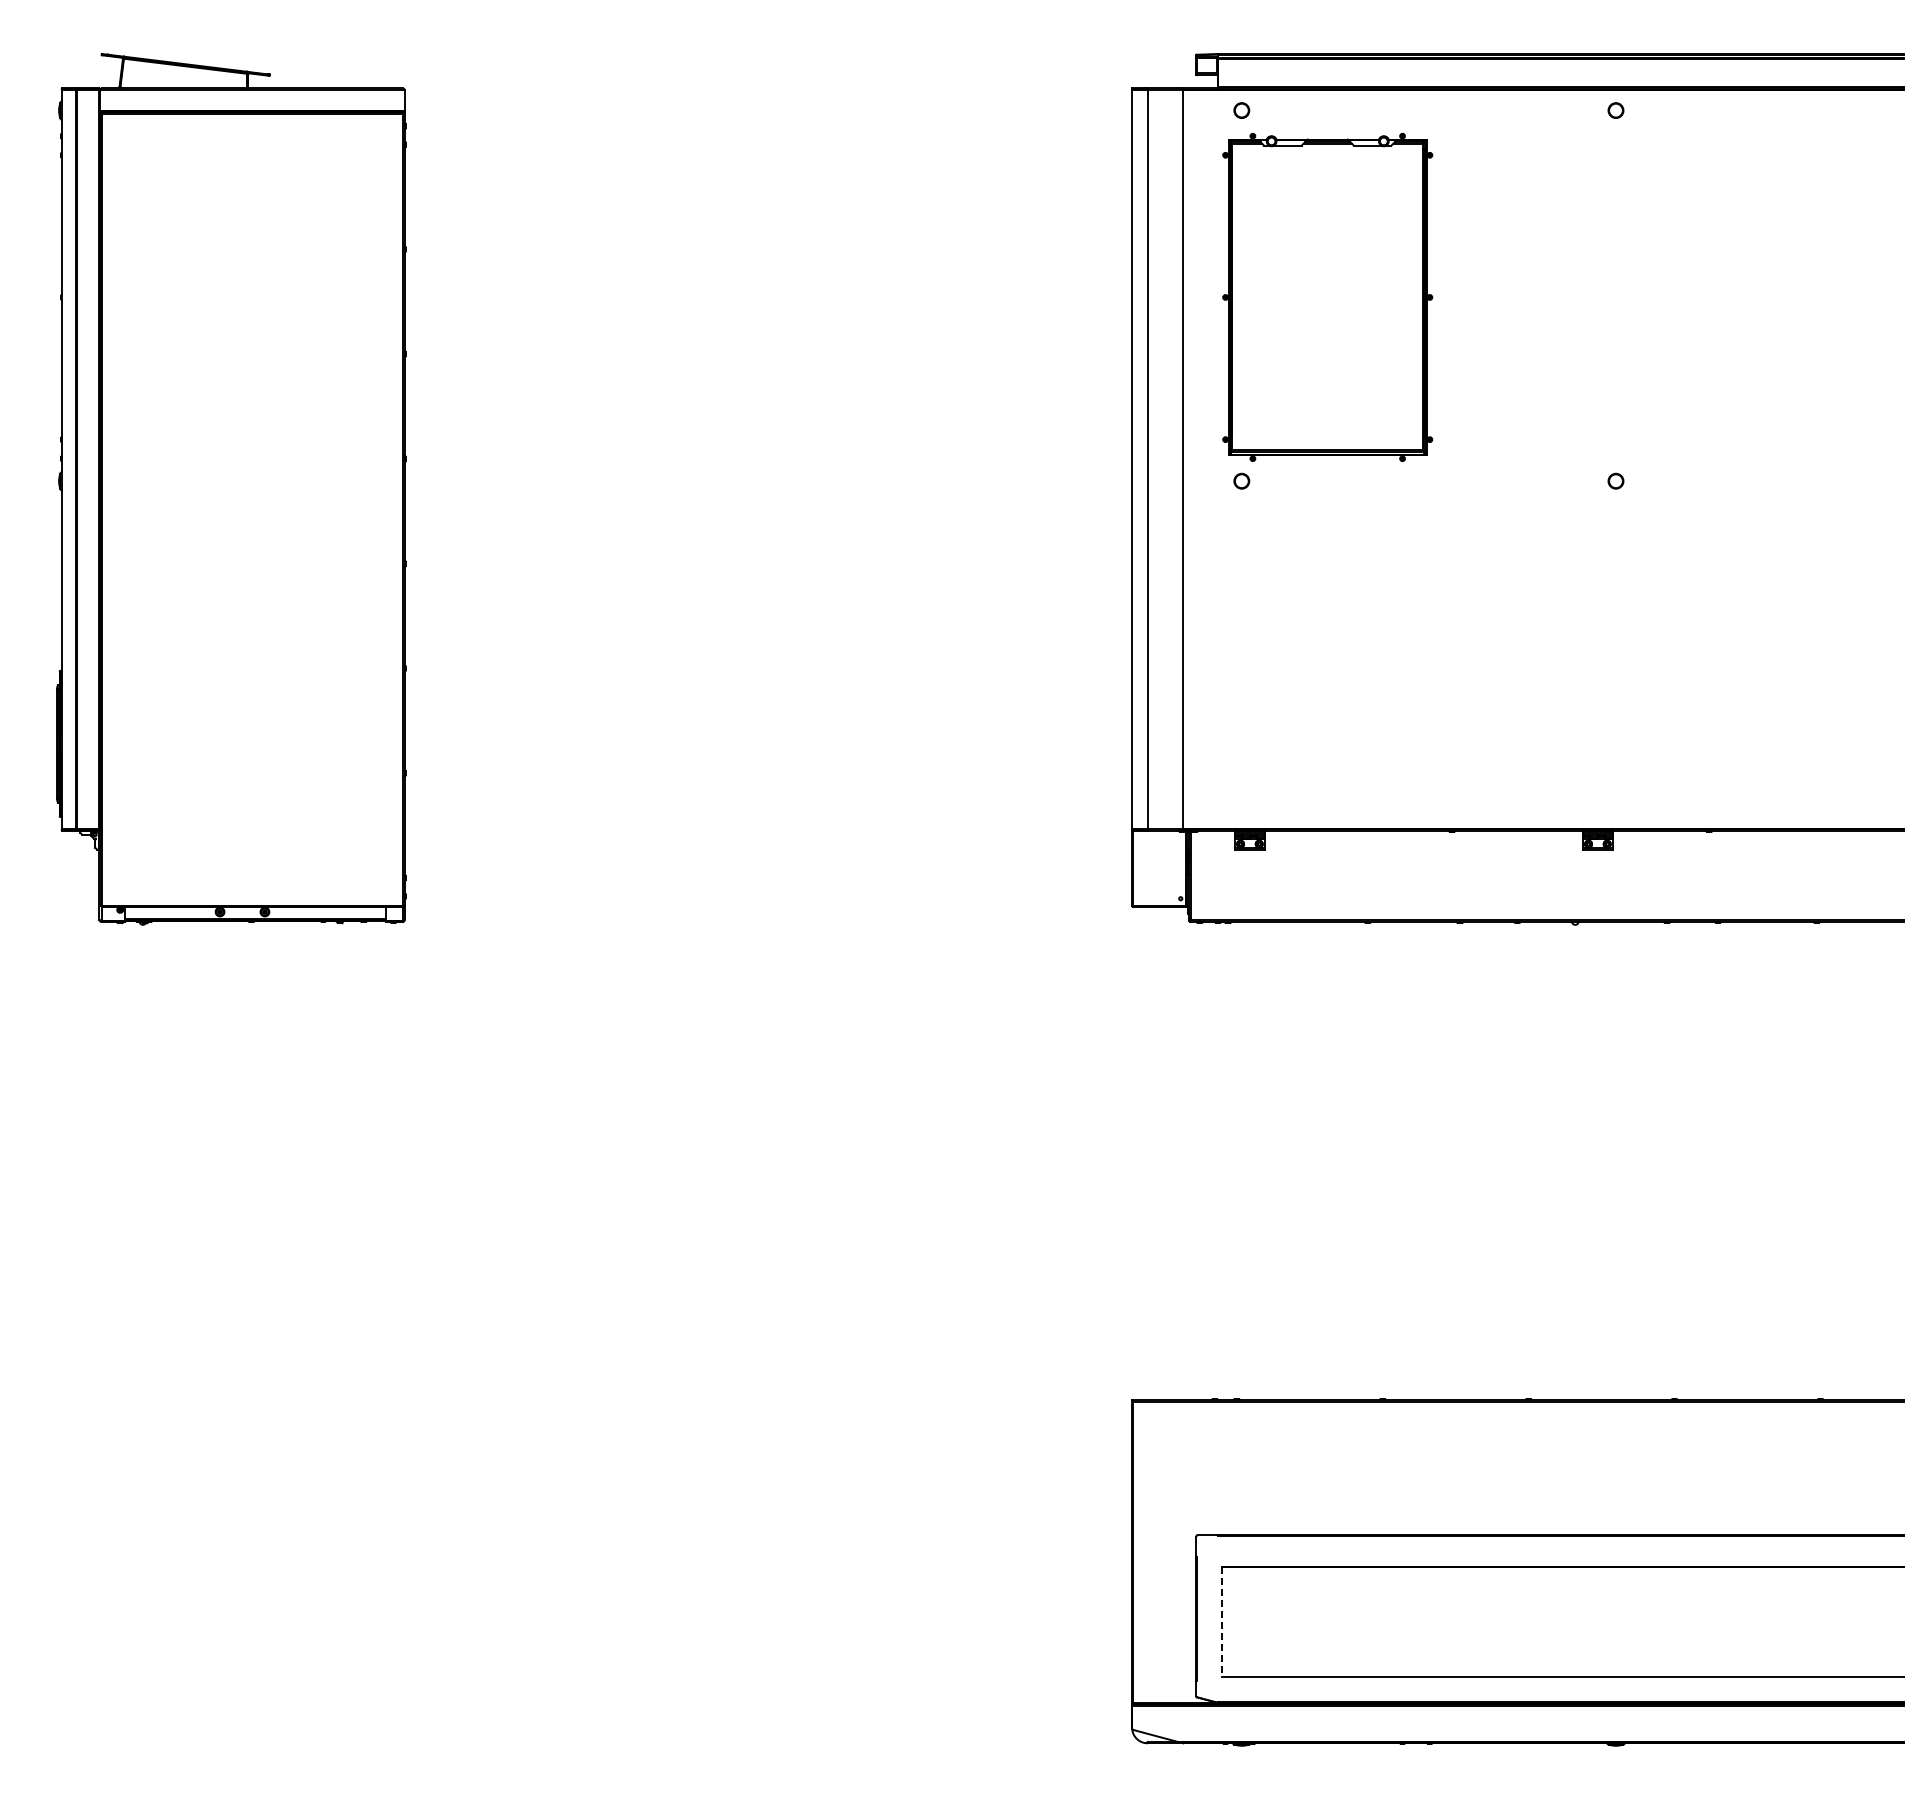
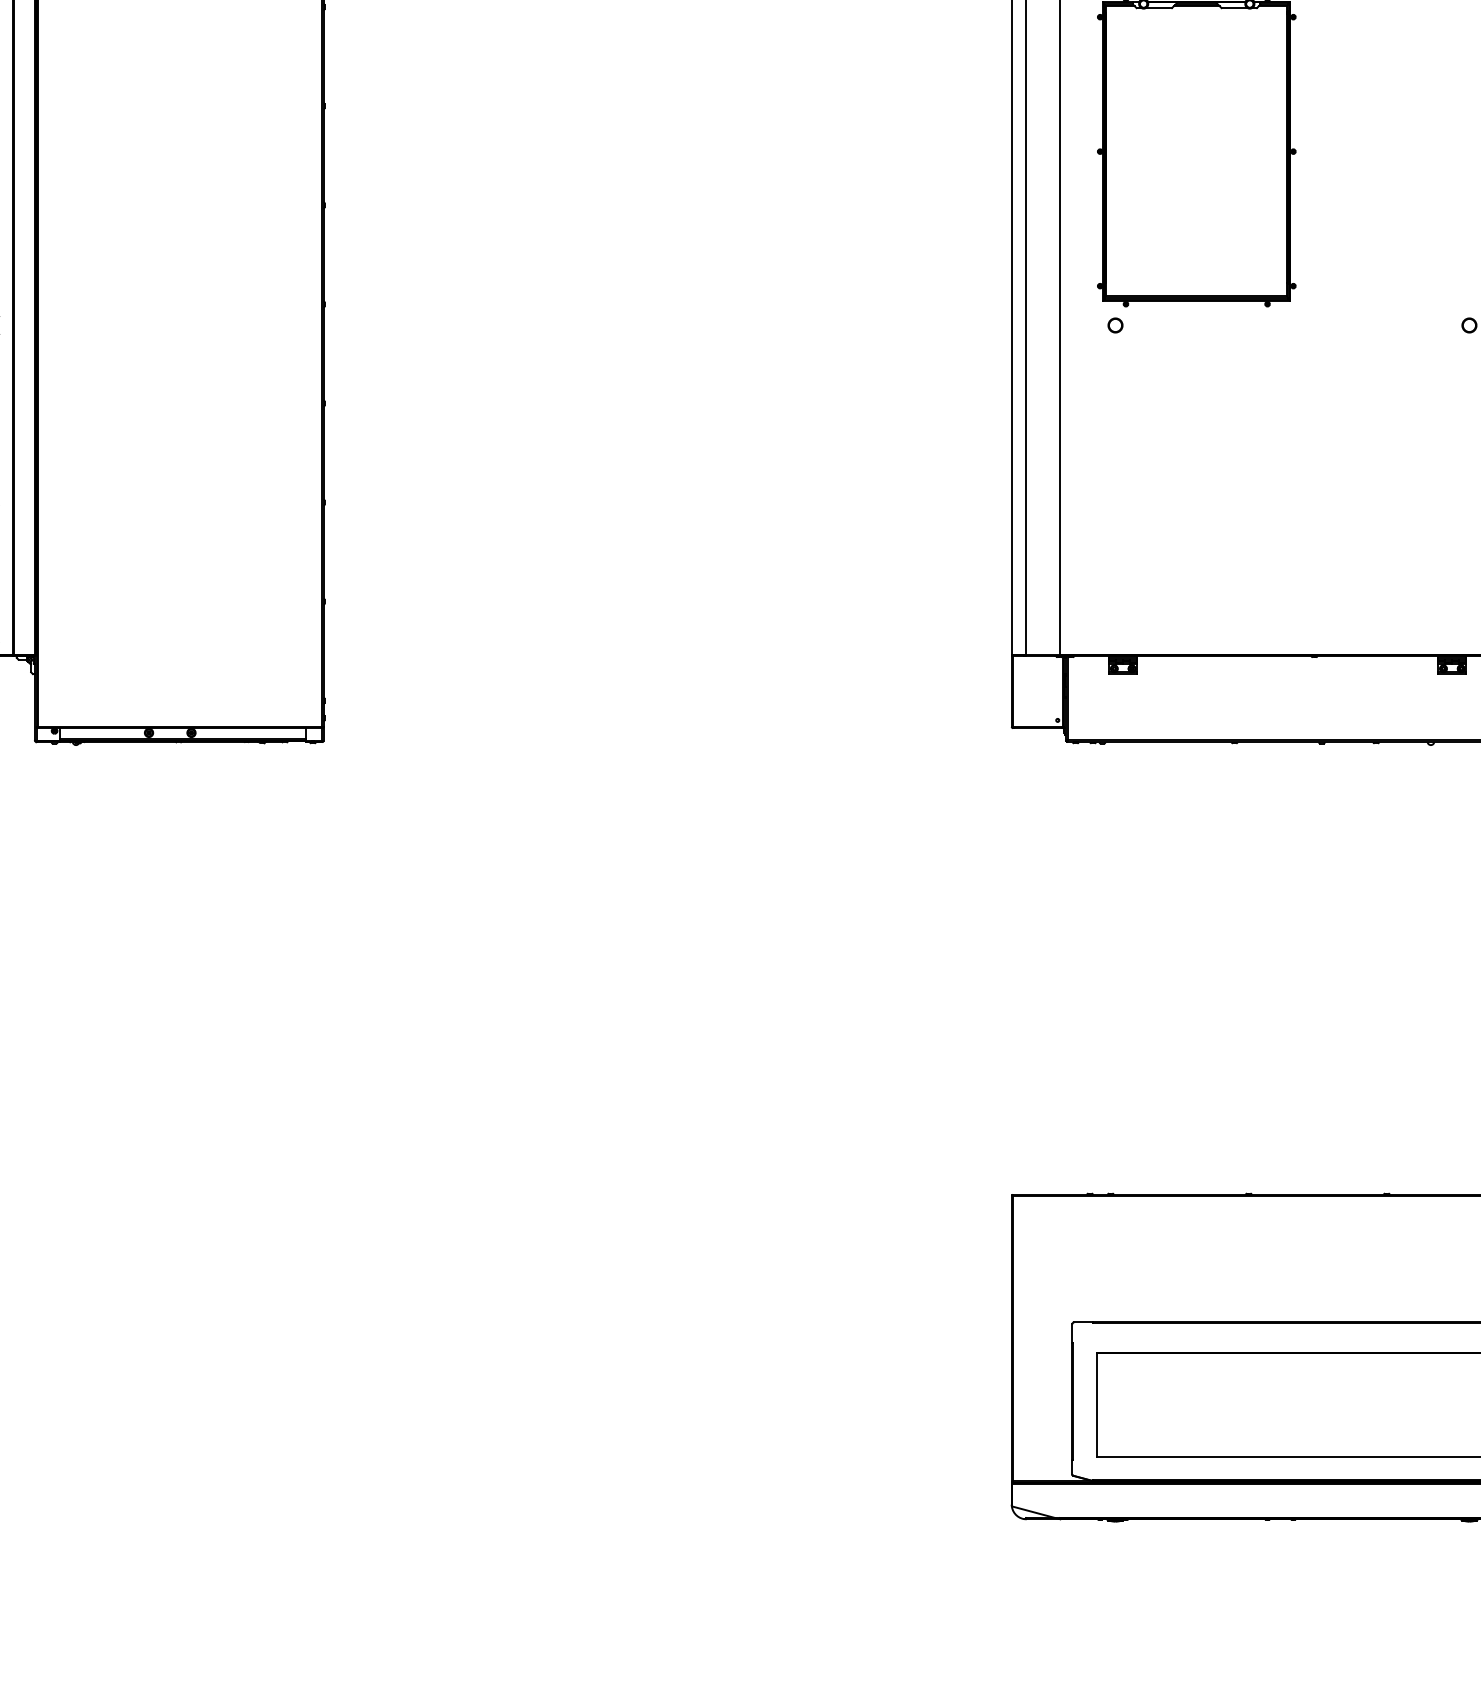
line: (1222, 1621) -> (1097, 1404), dashed -> solid

